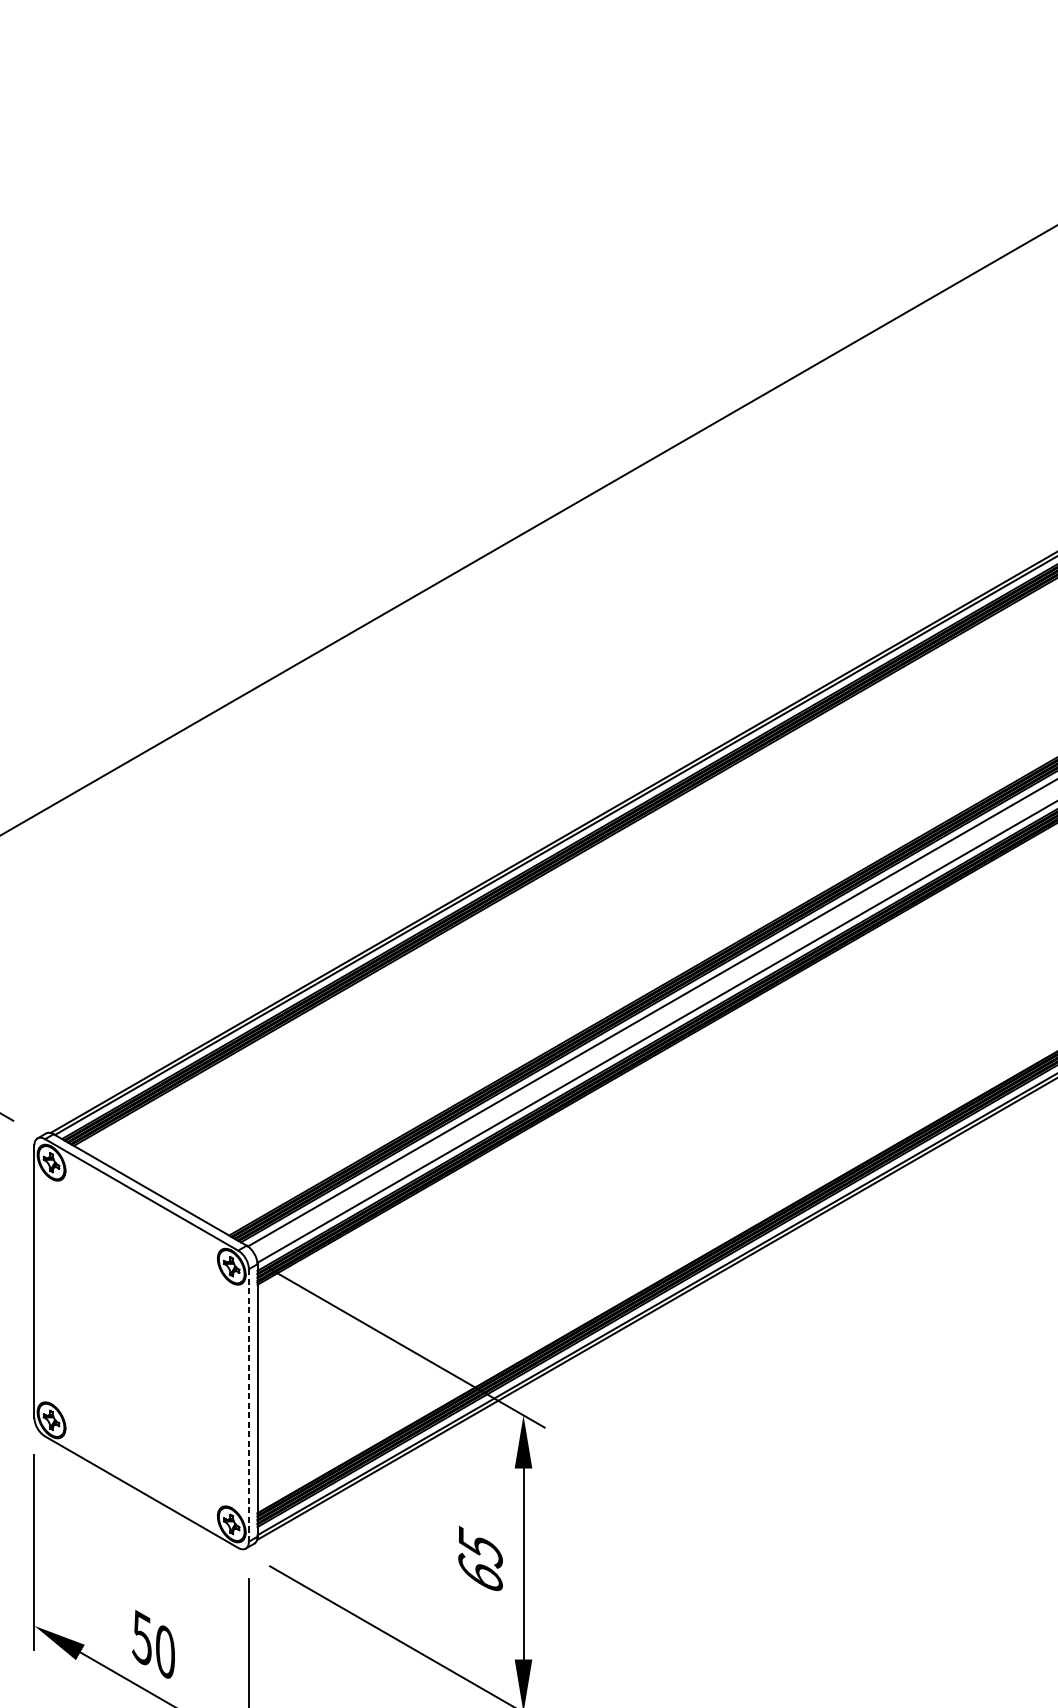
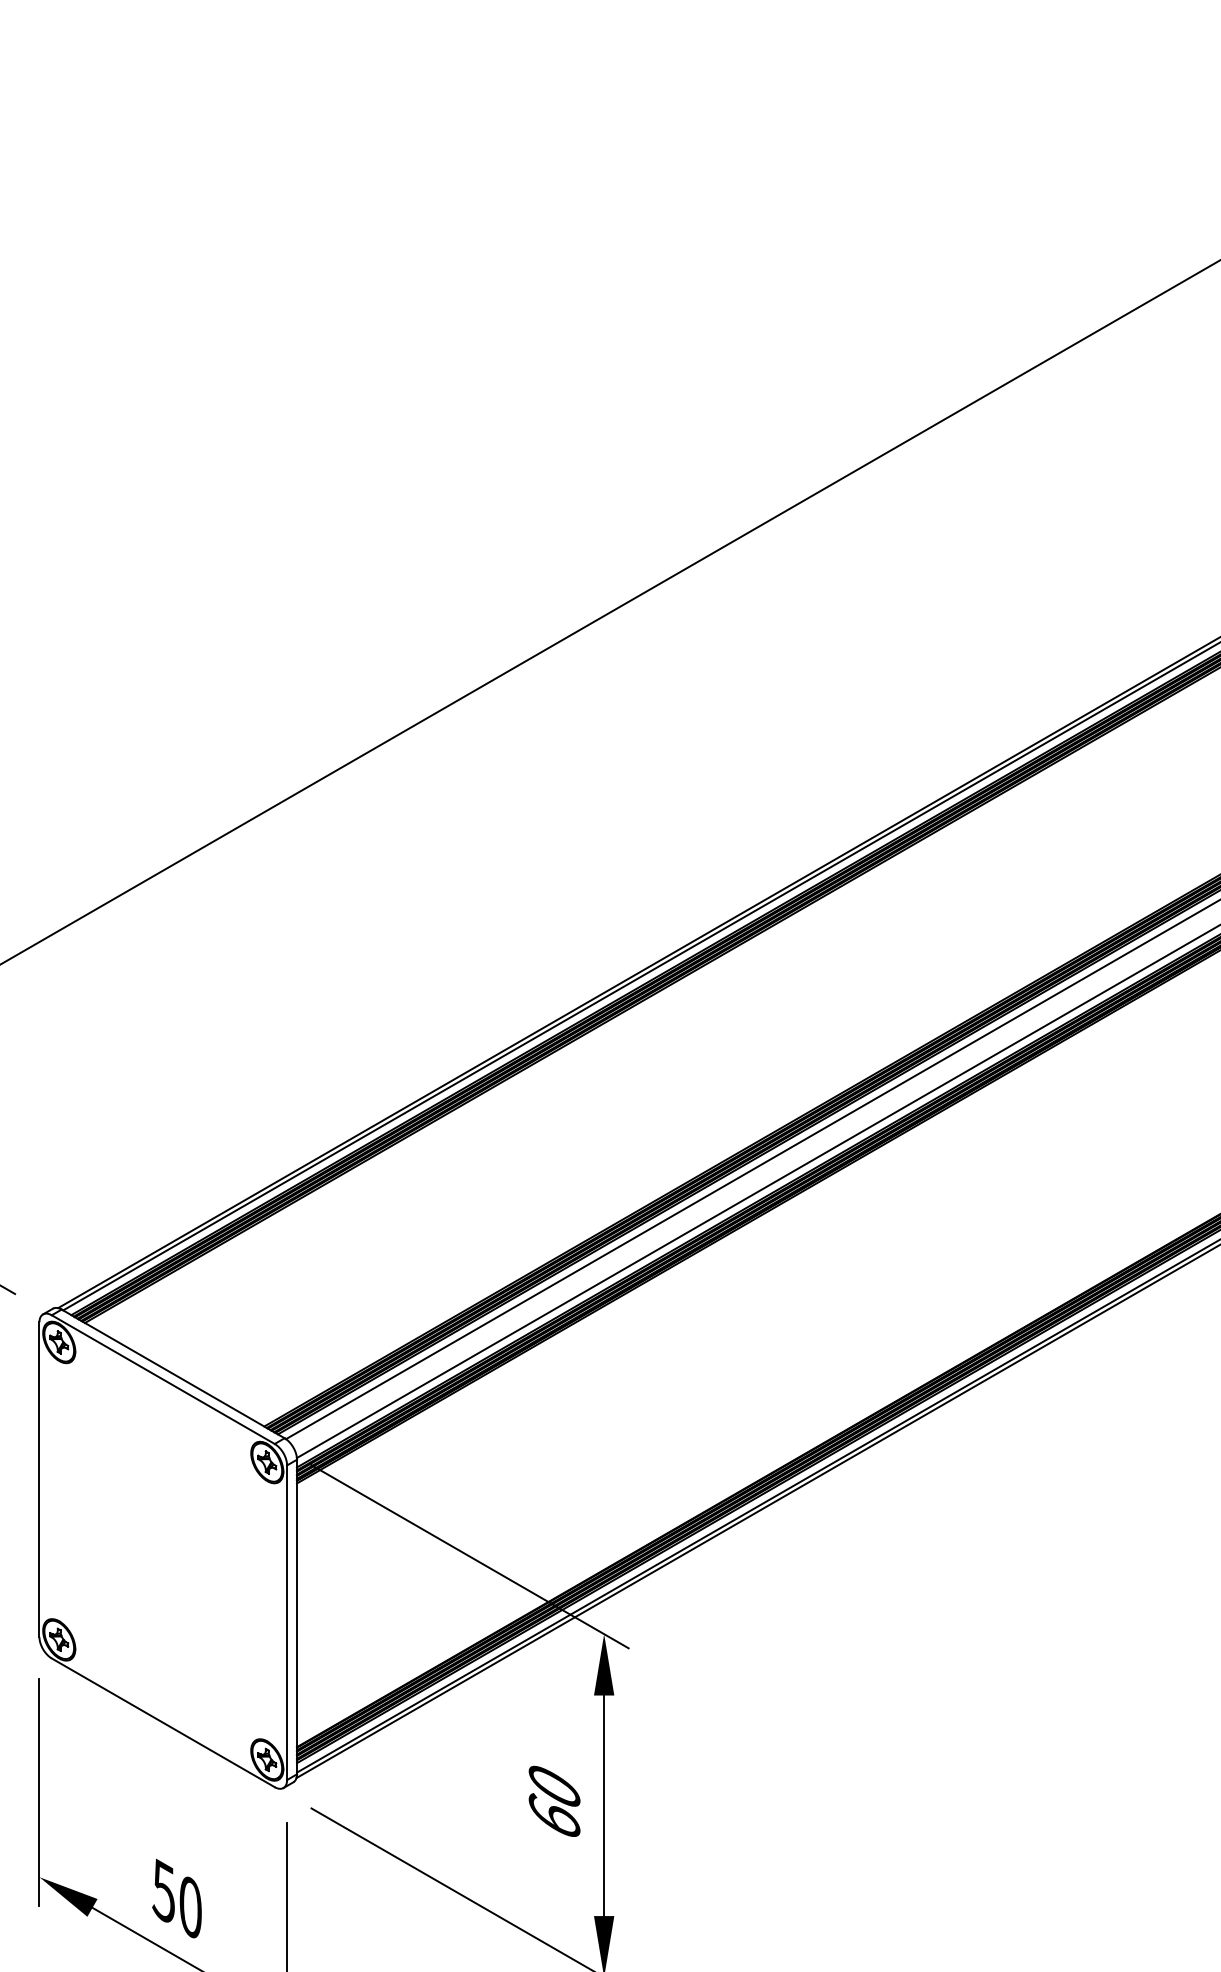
line: (249, 1406) -> (287, 1623), dashed -> solid
text: (480, 1547) -> (554, 1786), 65 -> 60

